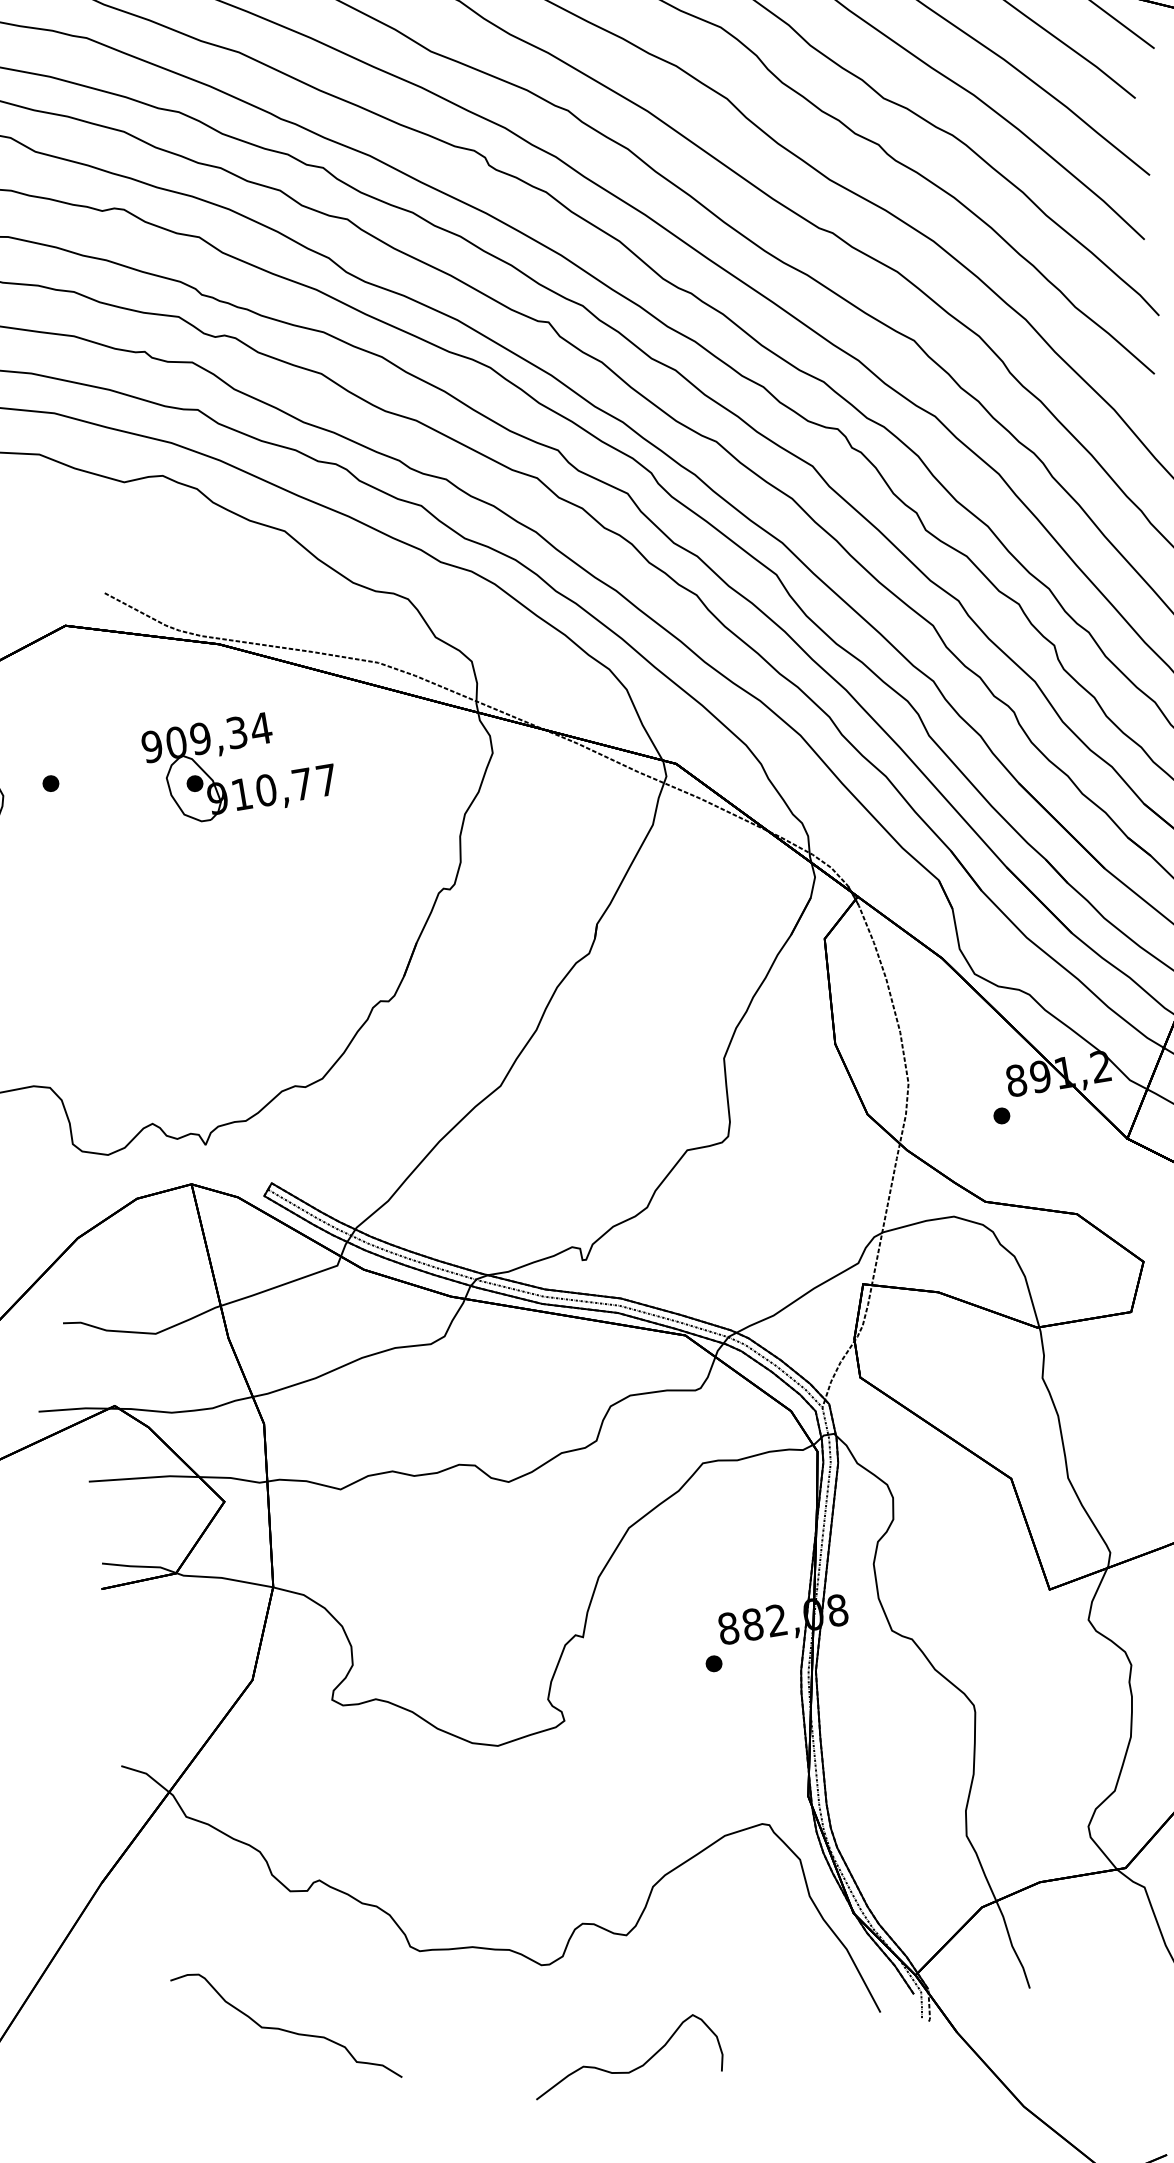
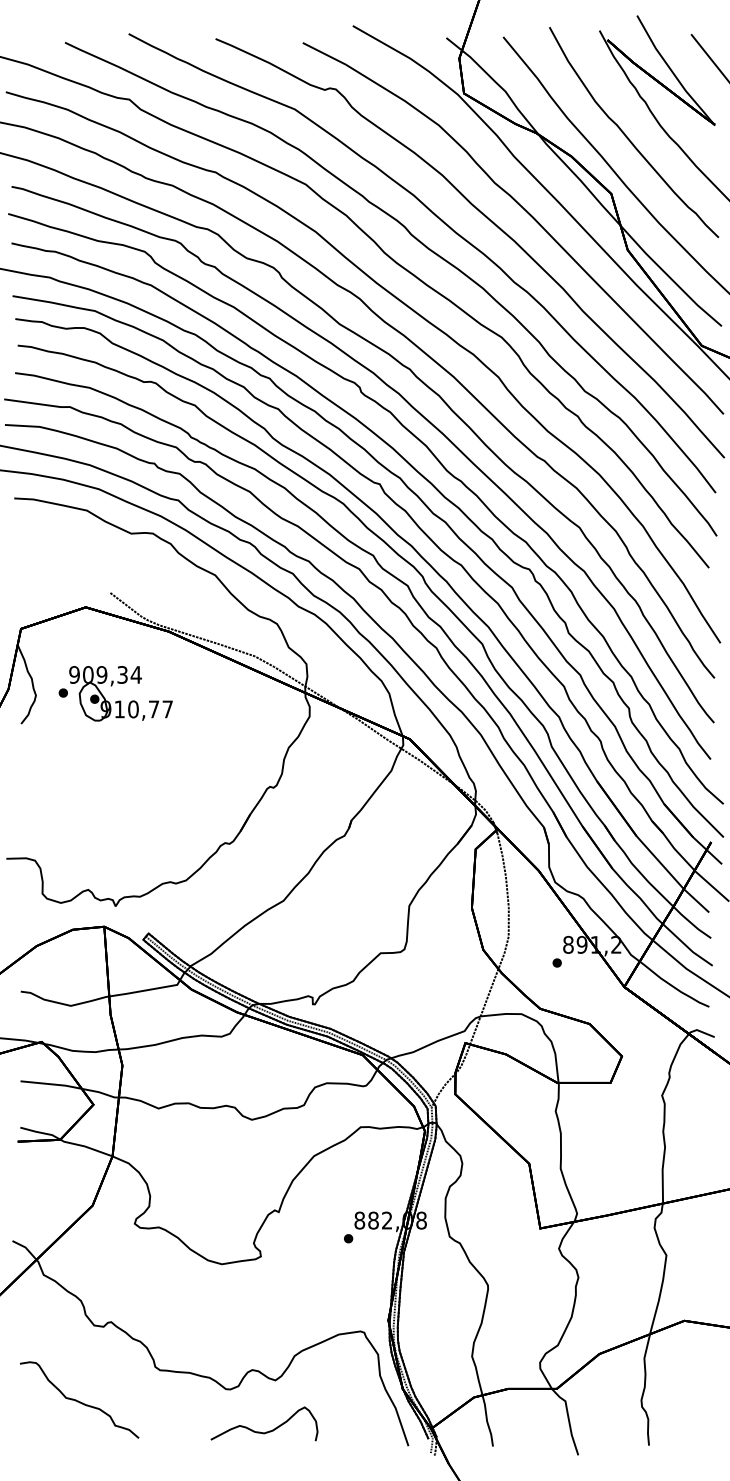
part: (240, 778) -> (120, 700), moved
curve: (632, 2068) -> (266, 1431), moved

